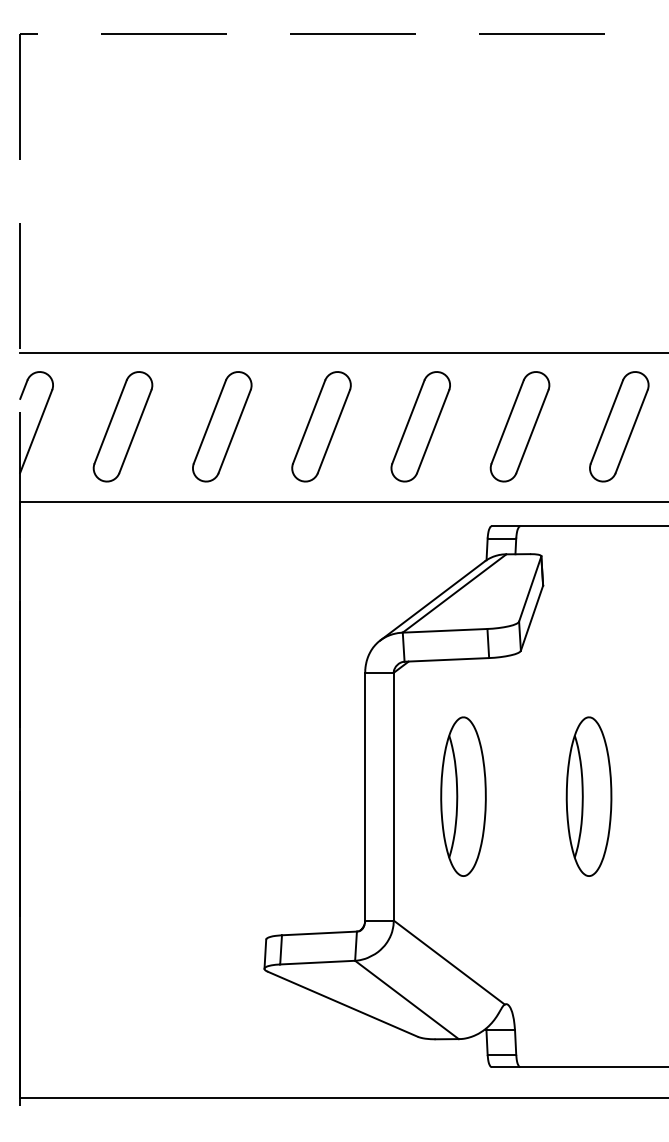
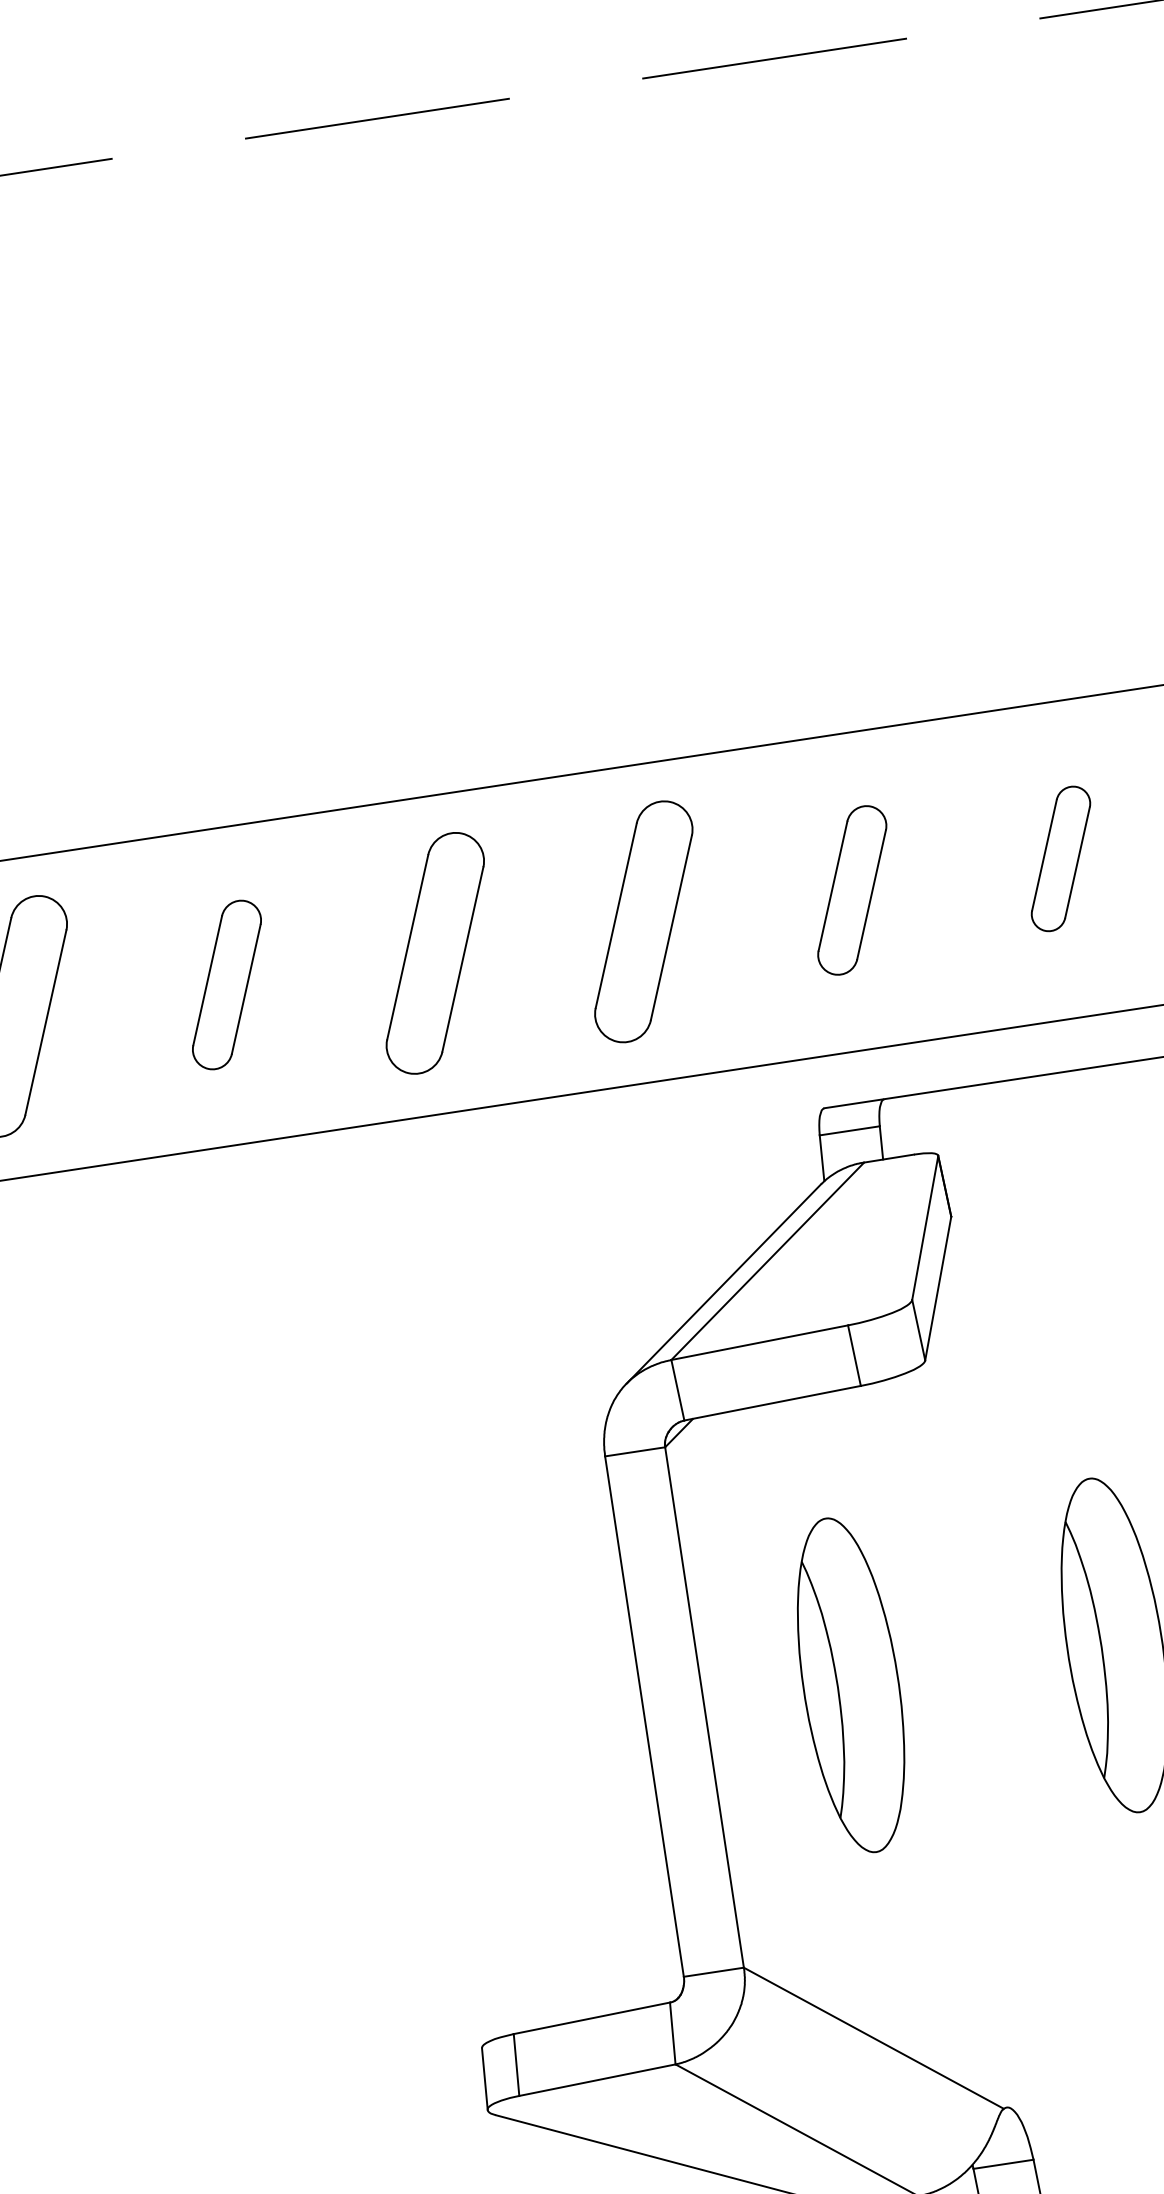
part: (222, 426) -> (227, 984), size x0.7
part: (519, 426) -> (851, 889), size x0.7
part: (619, 426) -> (1061, 858), size x0.6

